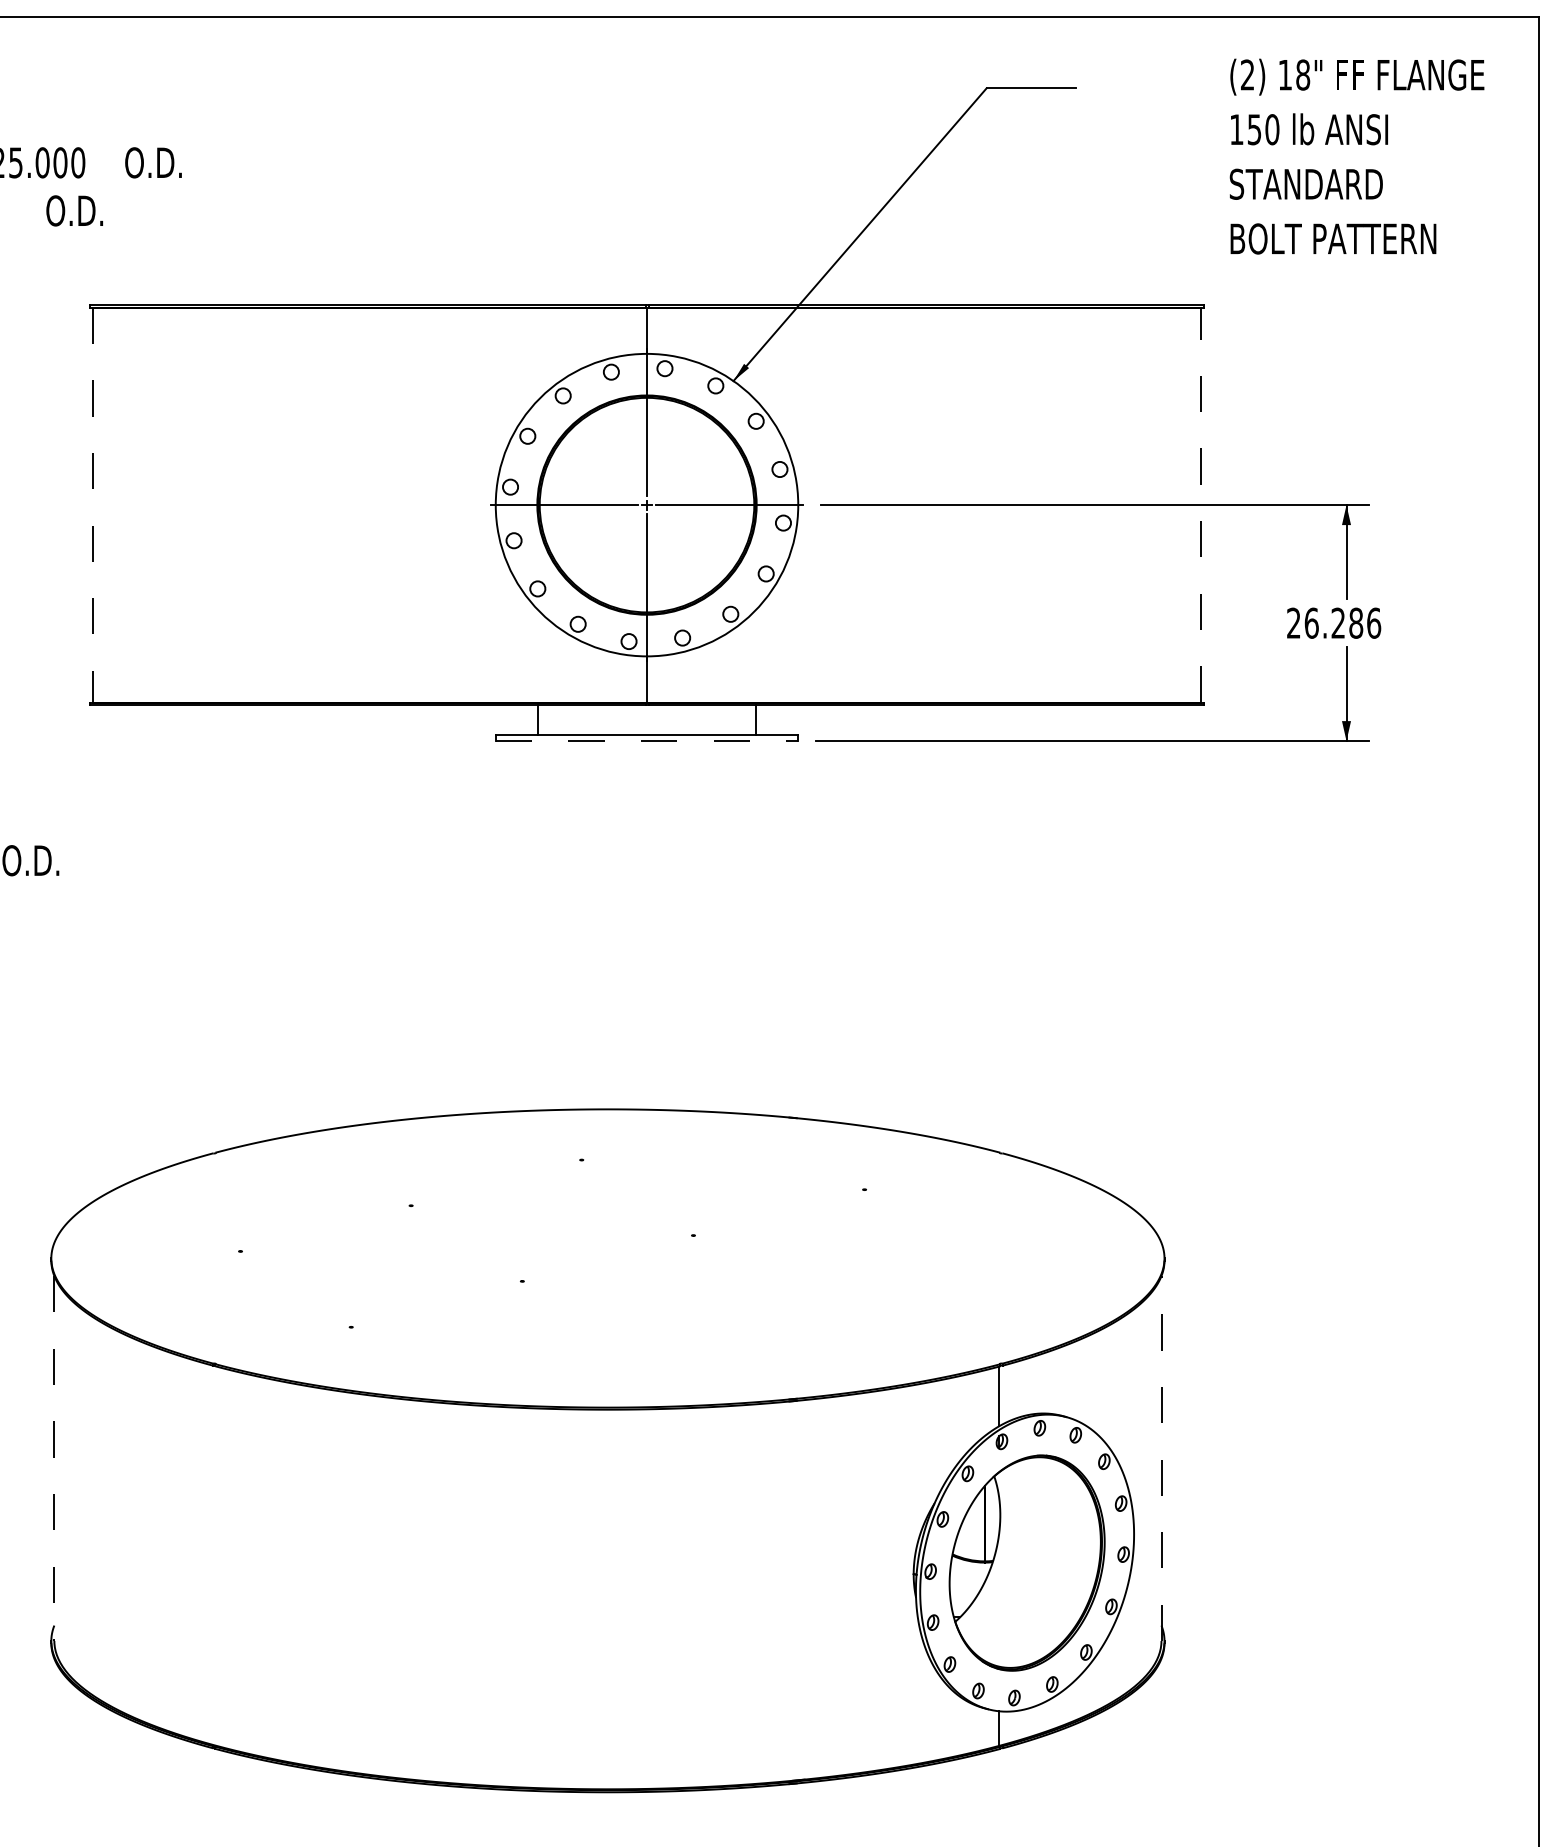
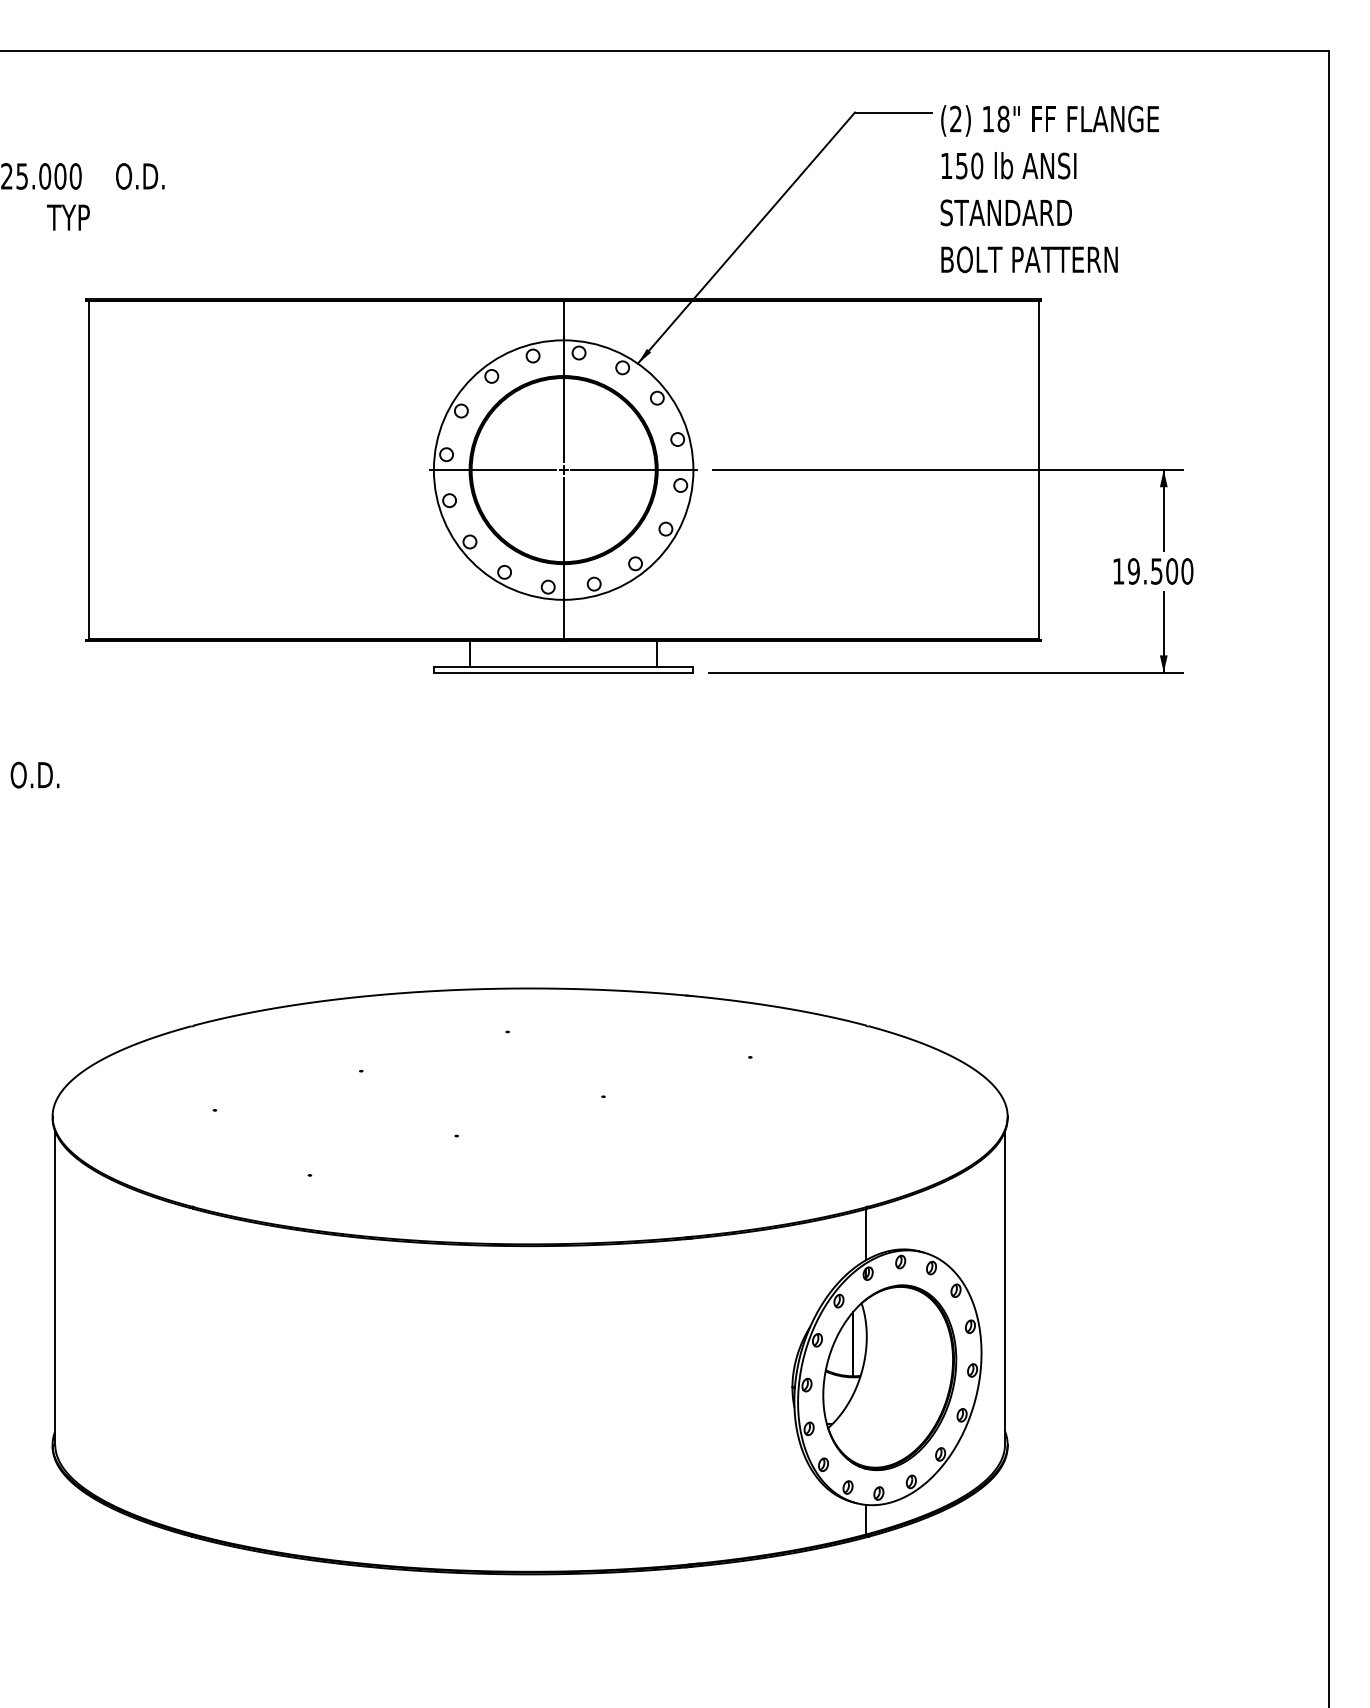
text: (1356, 157) -> (1049, 189), moved
text: (73, 210) -> (71, 217), O.D. -> TYP
line: (1200, 504) -> (1038, 469), dashed -> solid
line: (93, 505) -> (88, 470), dashed -> solid
text: (1333, 623) -> (1152, 571), 26.286 -> 19.500
line: (646, 741) -> (563, 672), dashed -> solid
line: (54, 1459) -> (55, 1288), dashed -> solid
line: (1162, 1459) -> (1005, 1288), dashed -> solid

